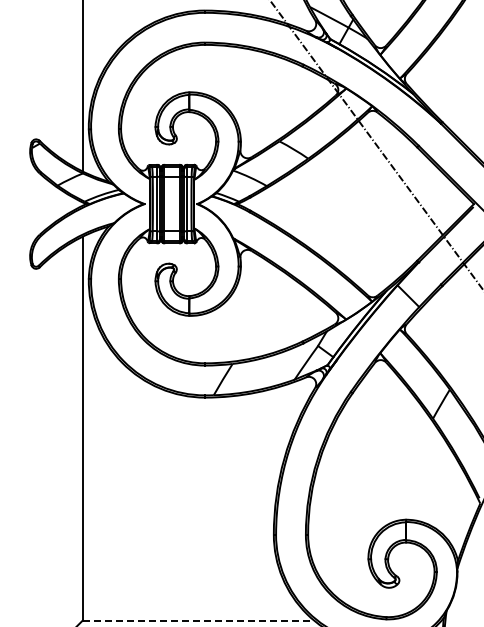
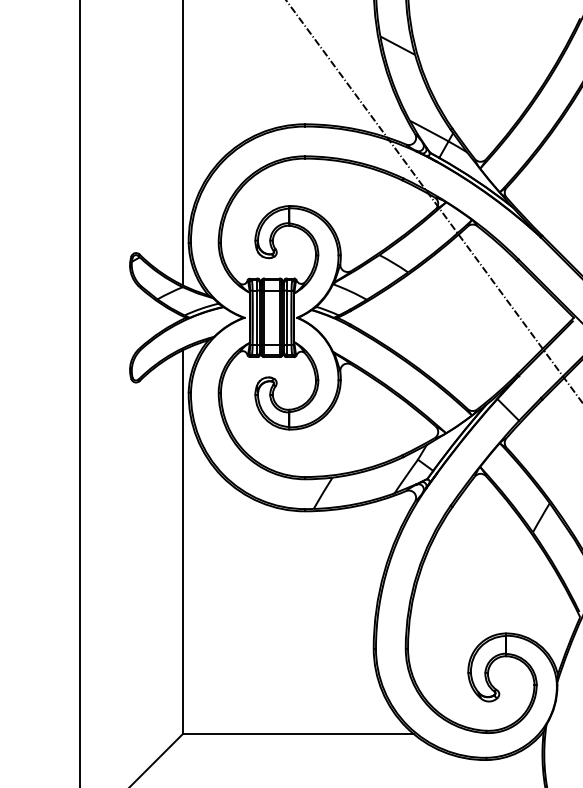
line: (198, 620) -> (298, 734), dashed -> solid

